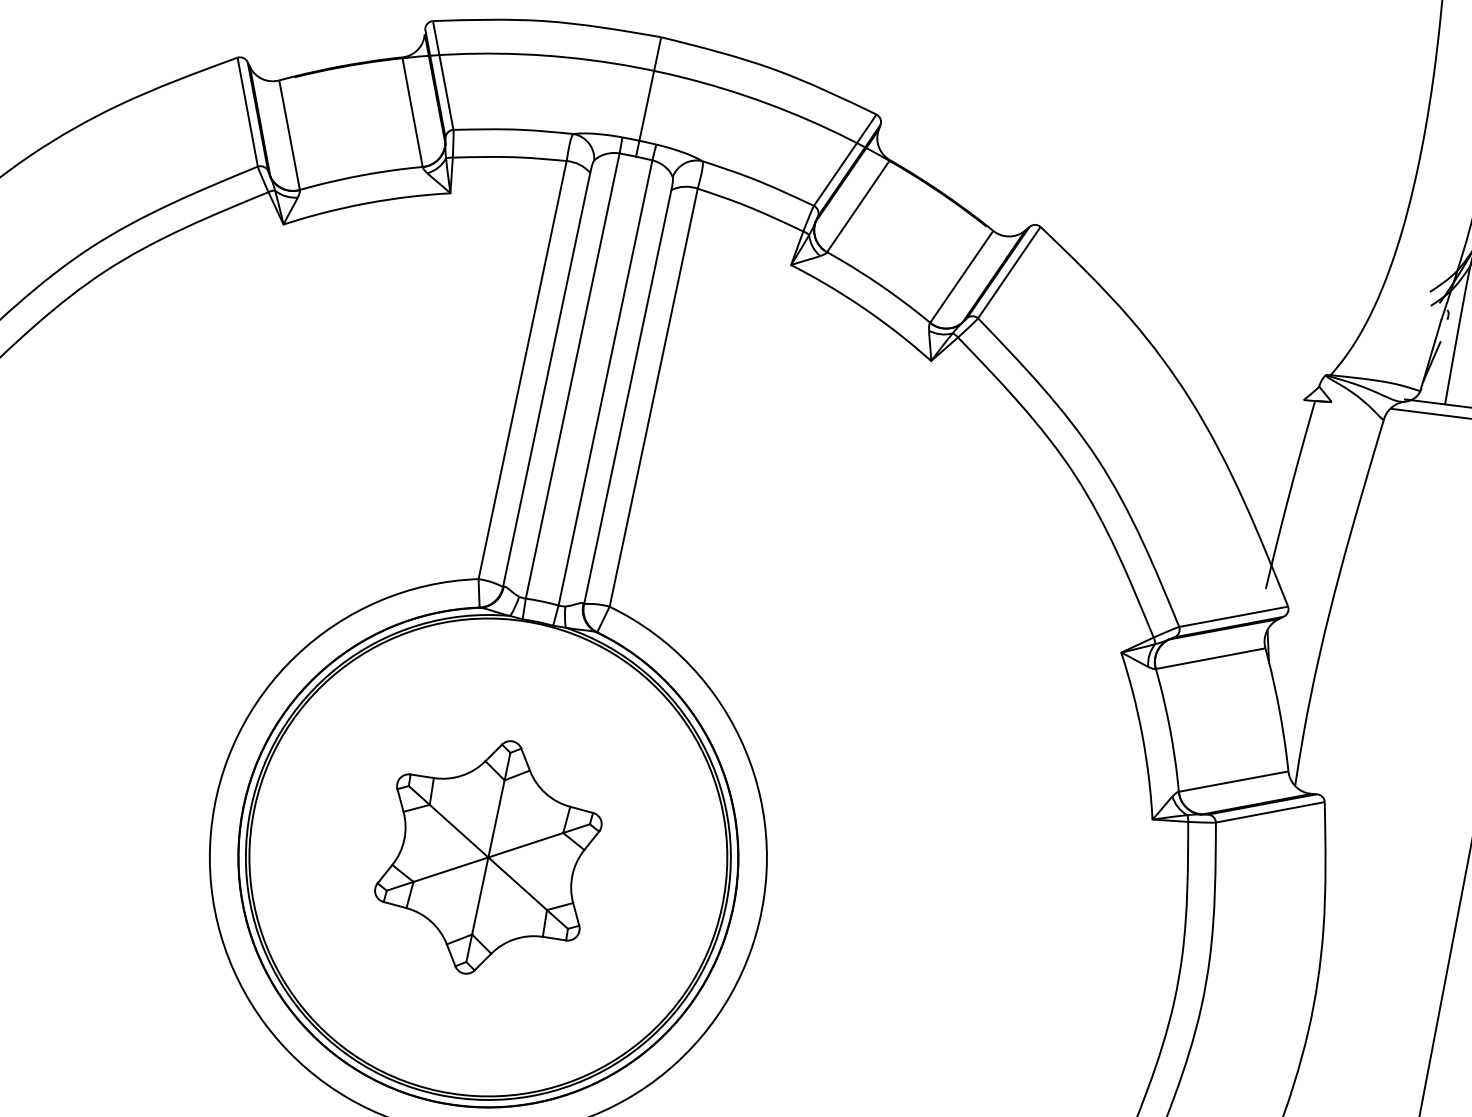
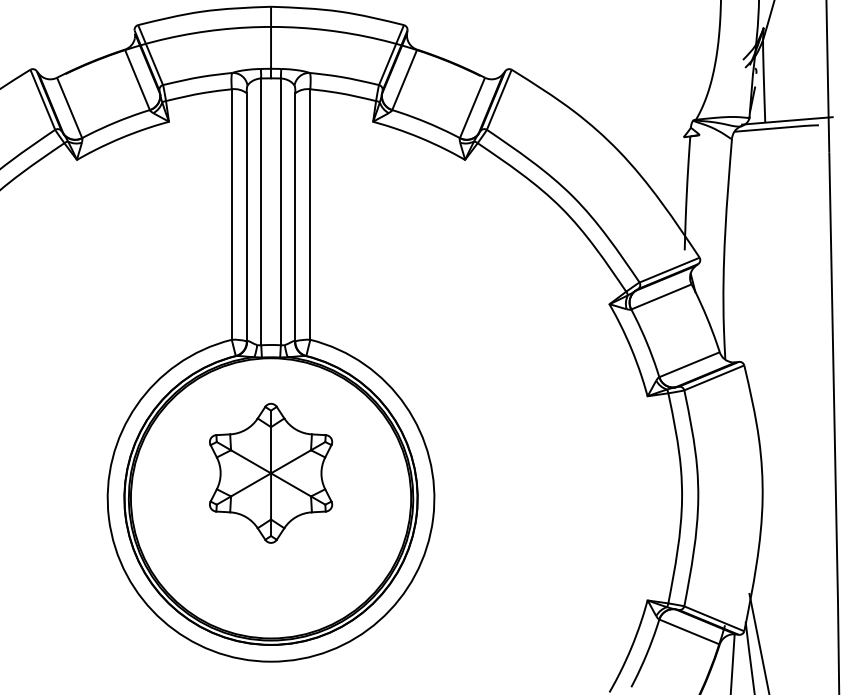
part: (489, 856) -> (271, 472), moved

